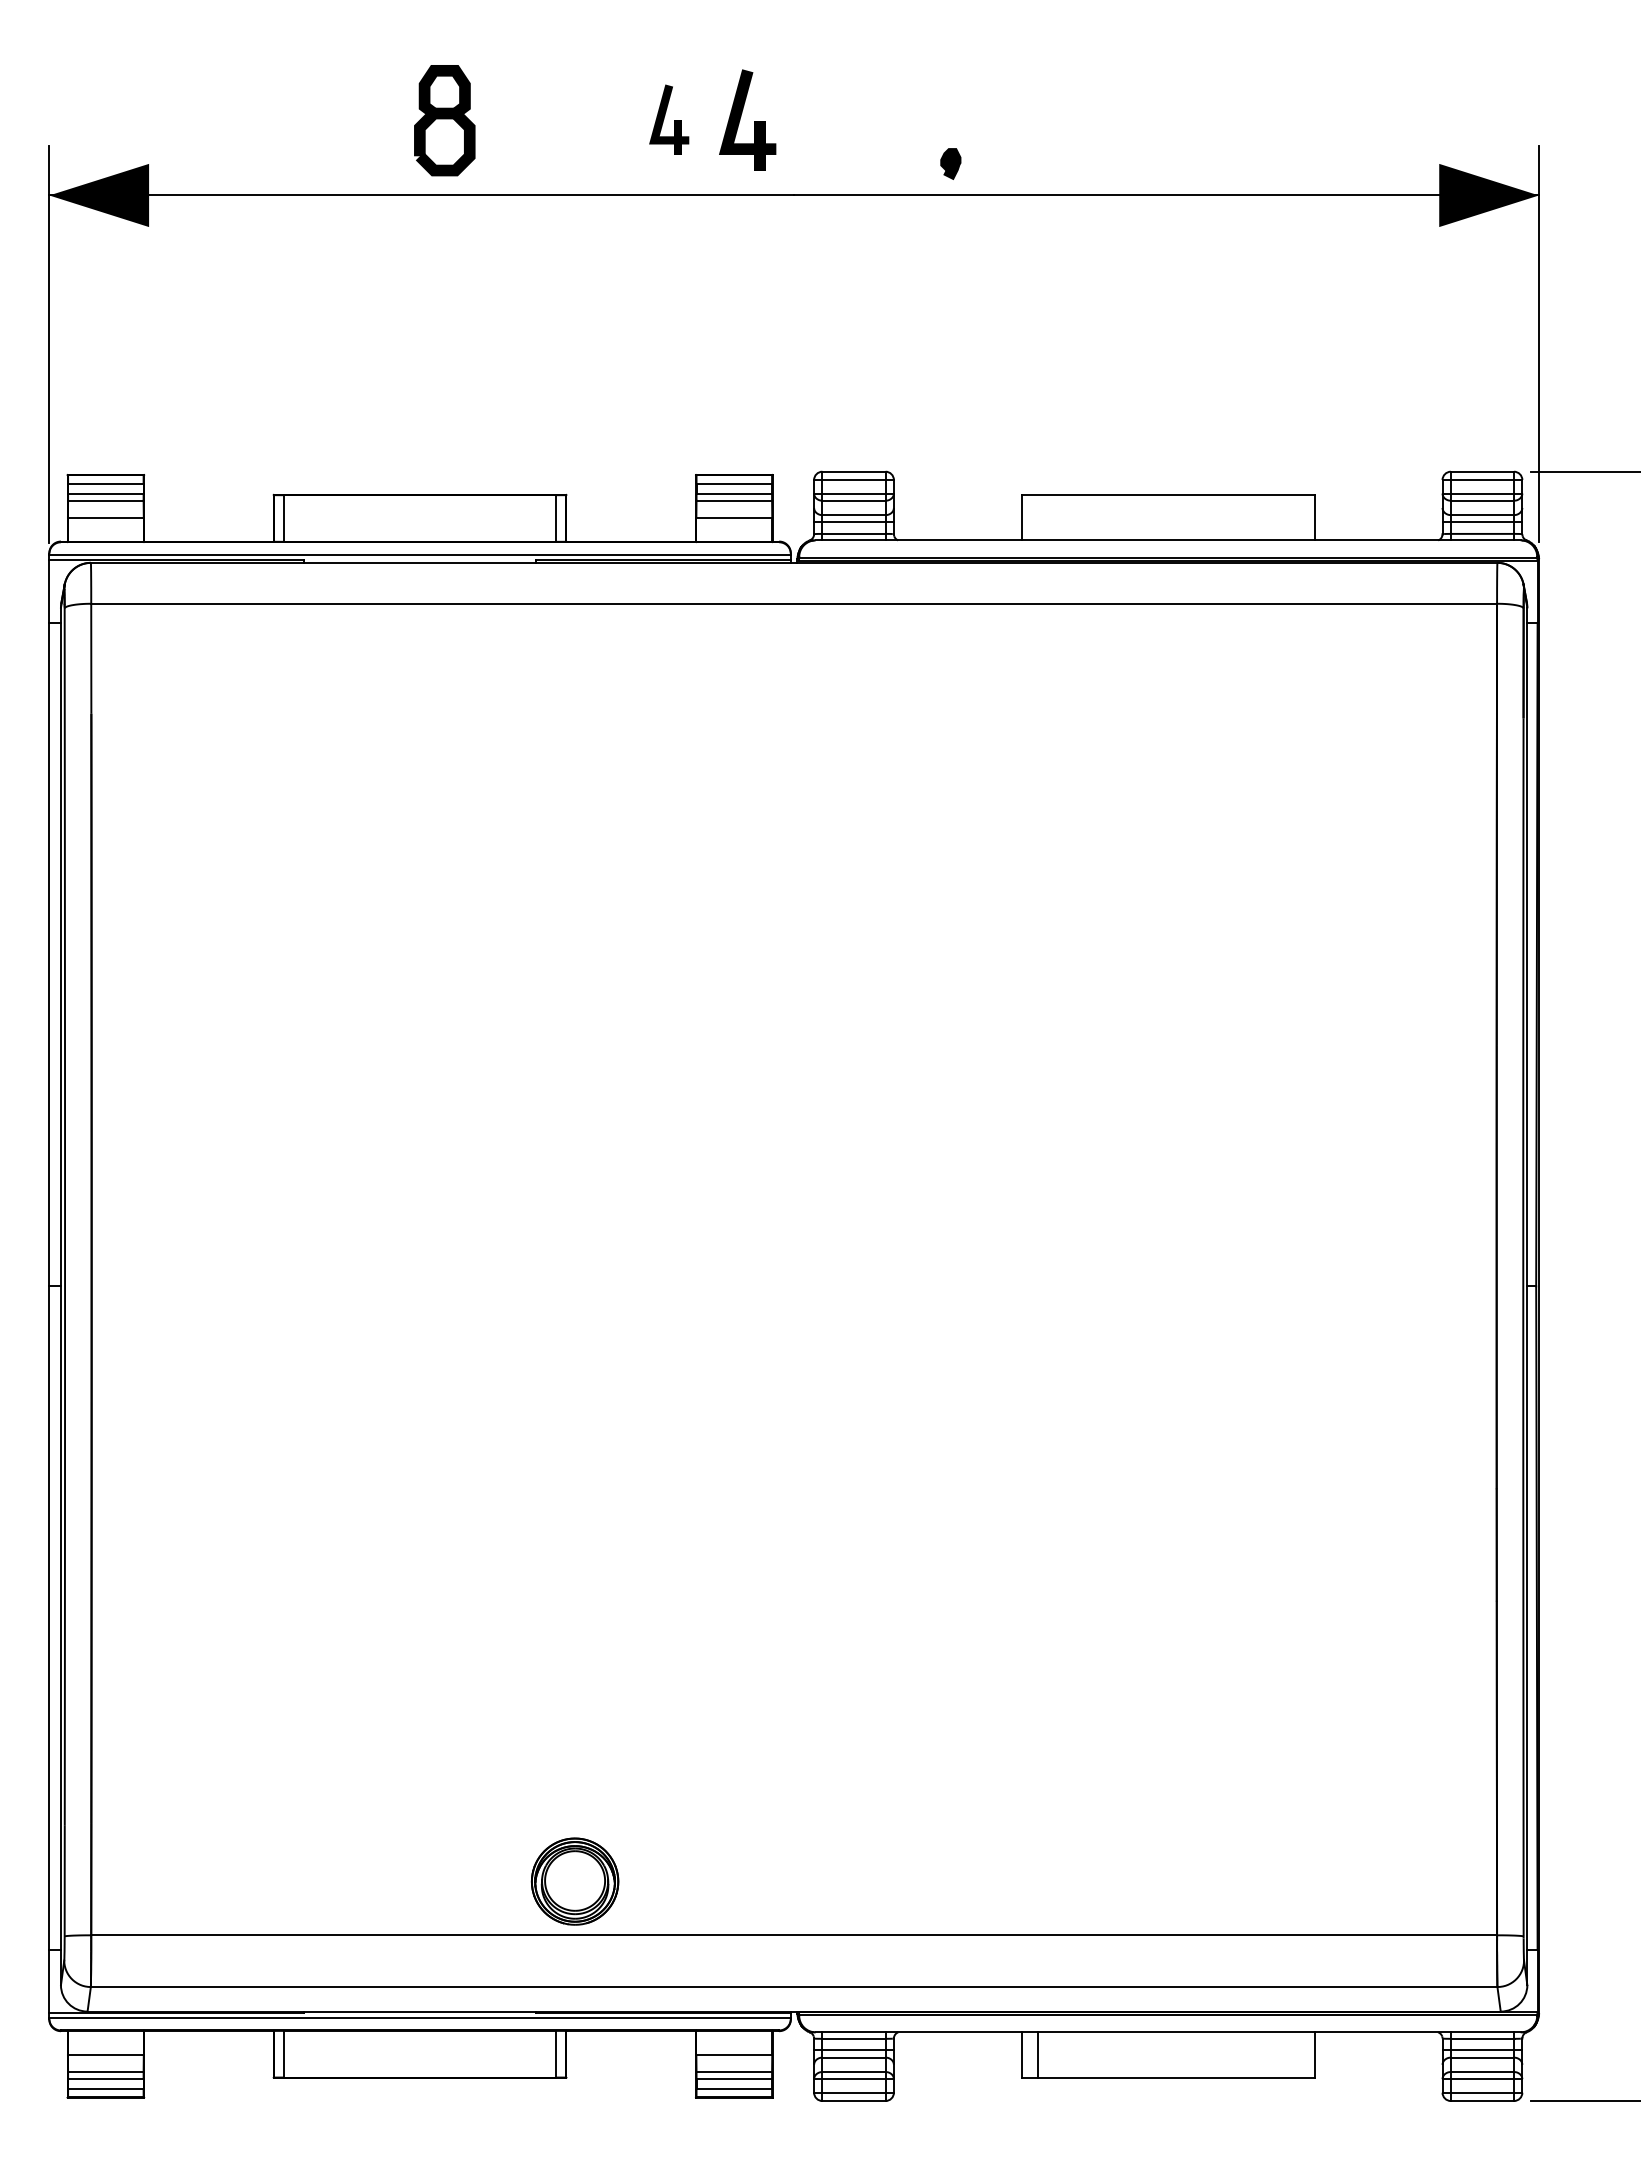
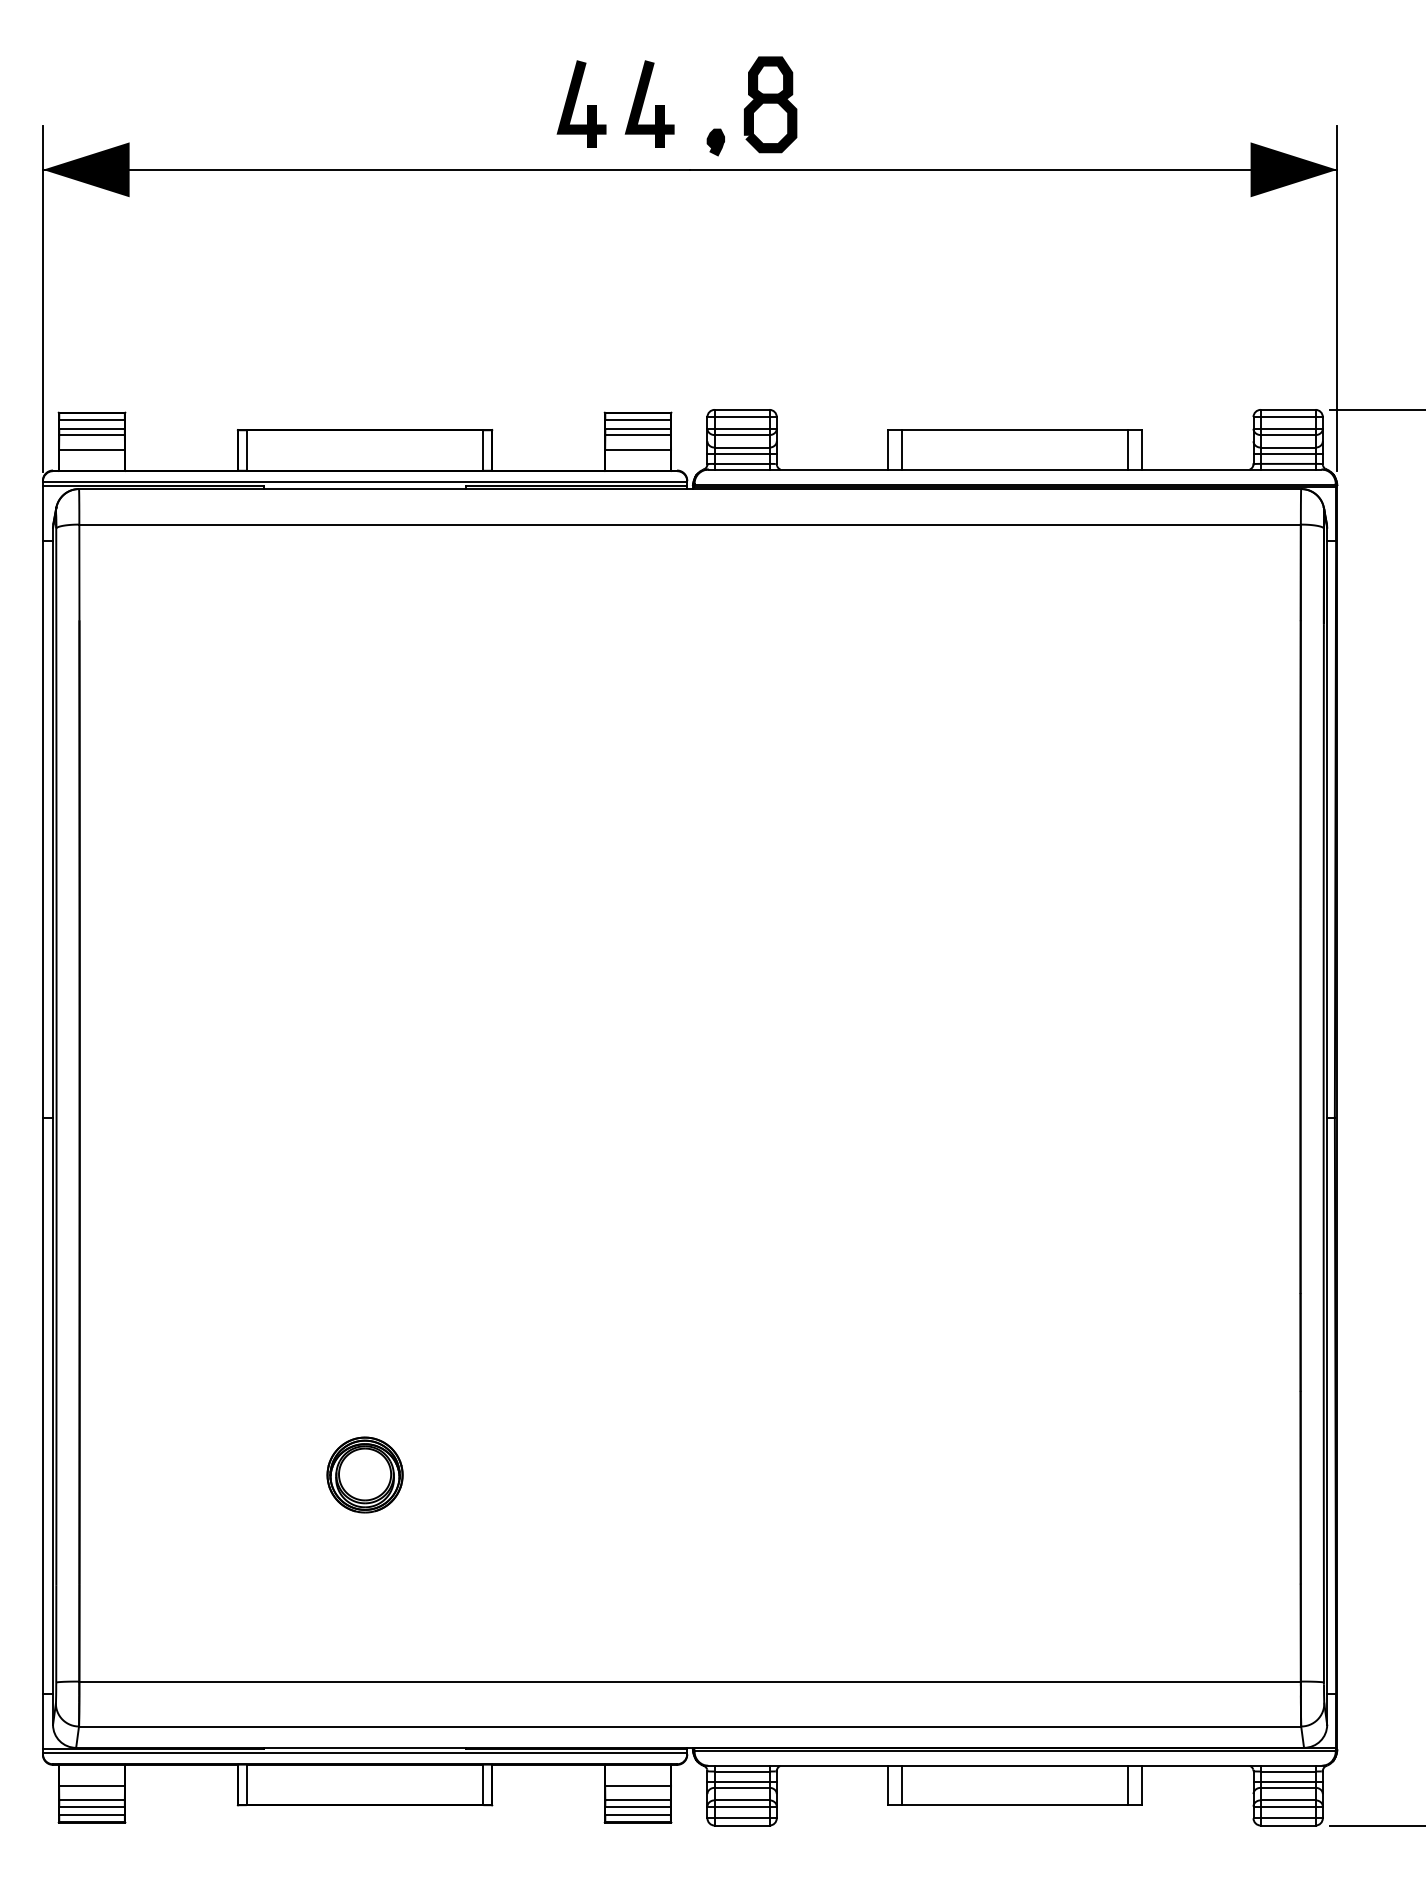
part: (668, 119) -> (580, 103), size x1.43
part: (444, 120) -> (770, 104), moved
part: (950, 163) -> (715, 142), moved
line: (1038, 517) -> (902, 449), added
line: (1298, 517) -> (1128, 449), added
part: (574, 1881) -> (364, 1474), moved
line: (1298, 2054) -> (1128, 1785), added

